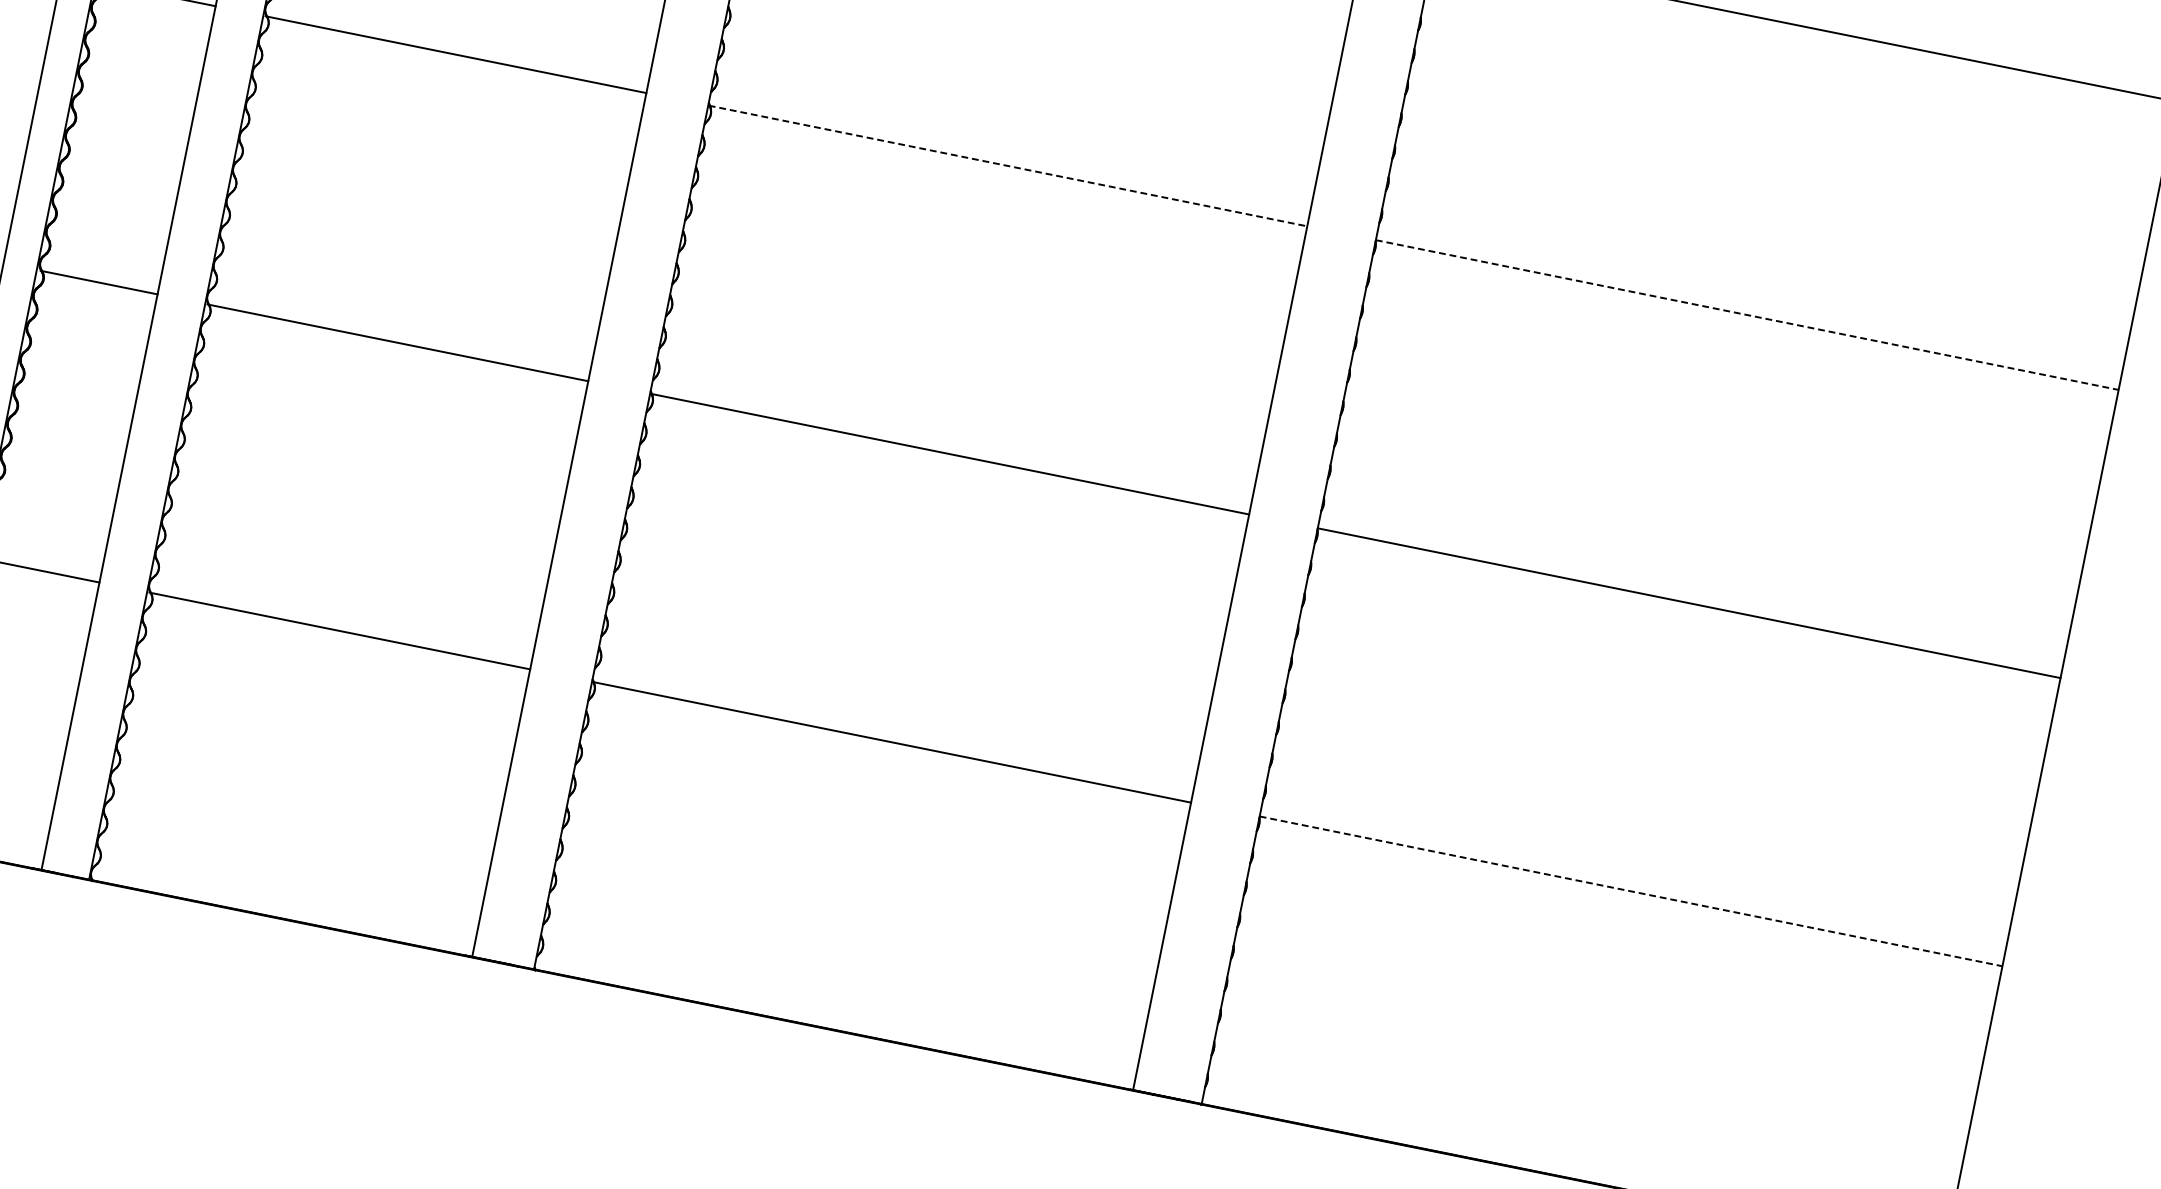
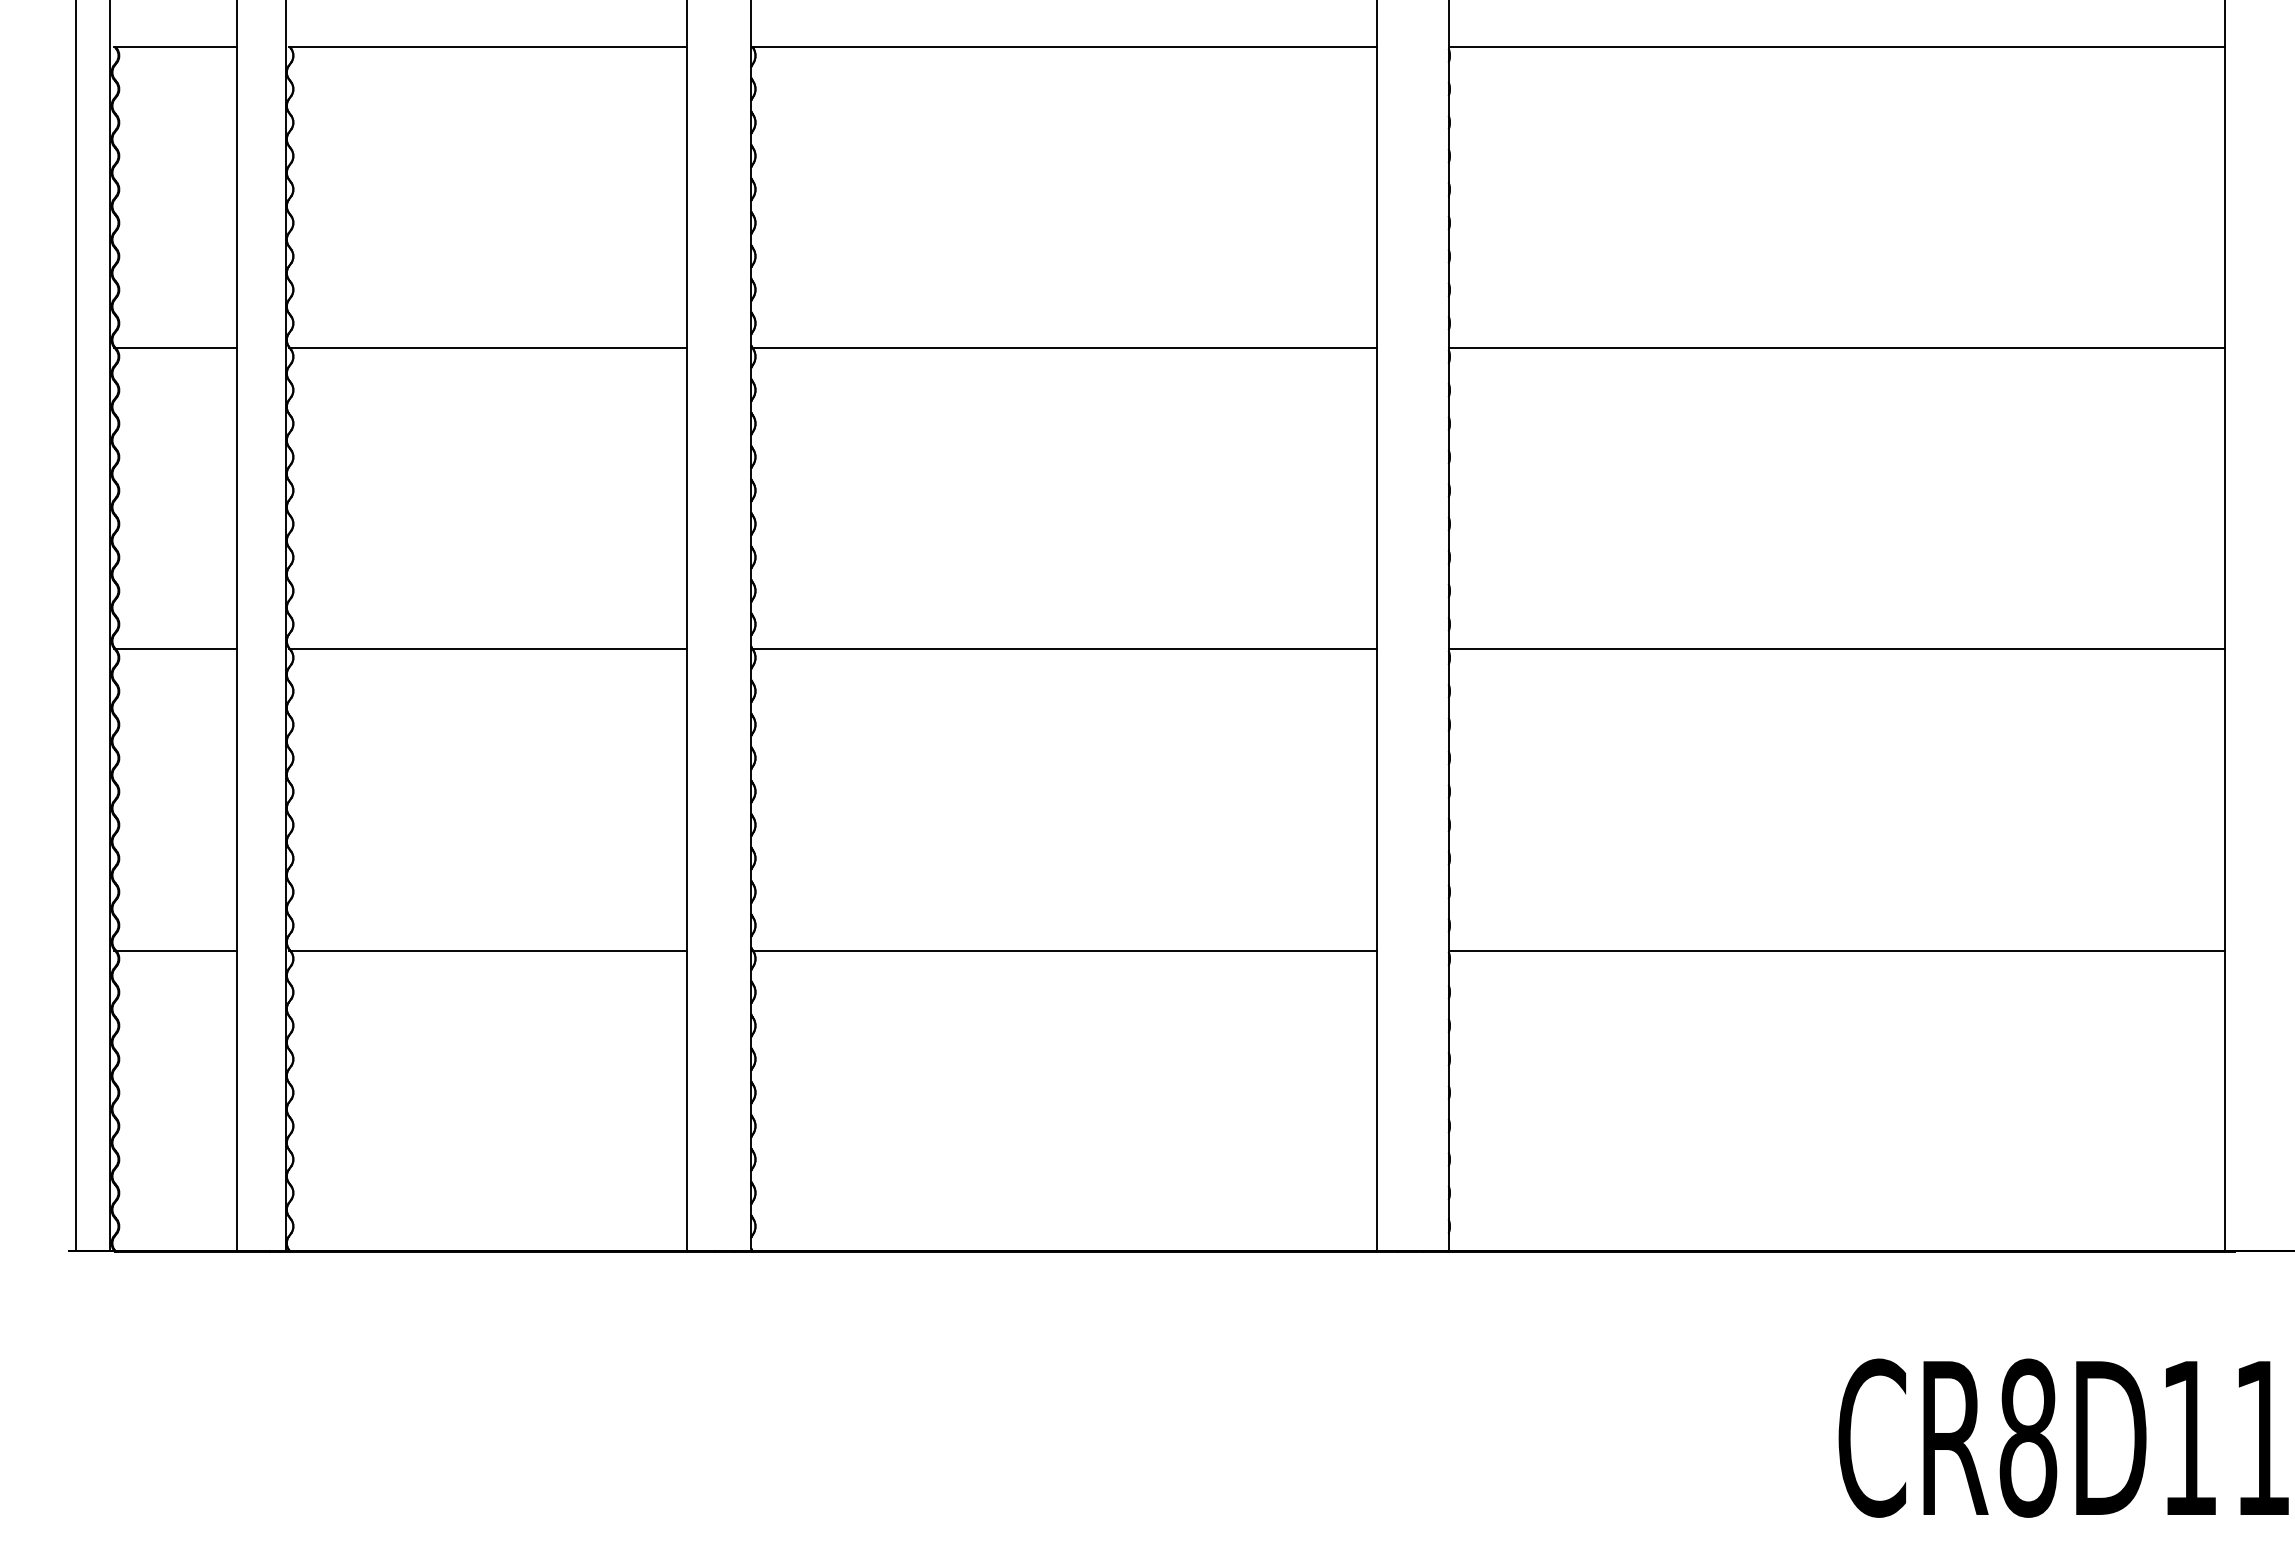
line: (1008, 166) -> (1064, 348), dashed -> solid
line: (1748, 315) -> (1837, 348), dashed -> solid
line: (1631, 891) -> (1837, 950), dashed -> solid

